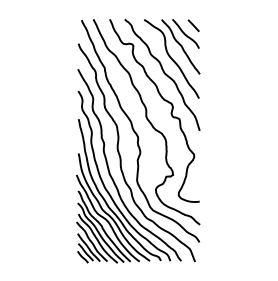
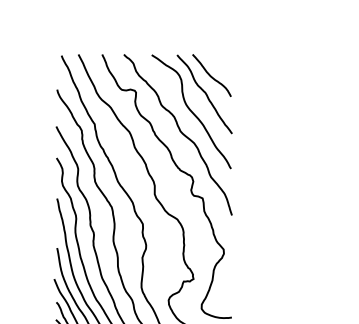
line: (193, 25) -> (222, 63), removed

